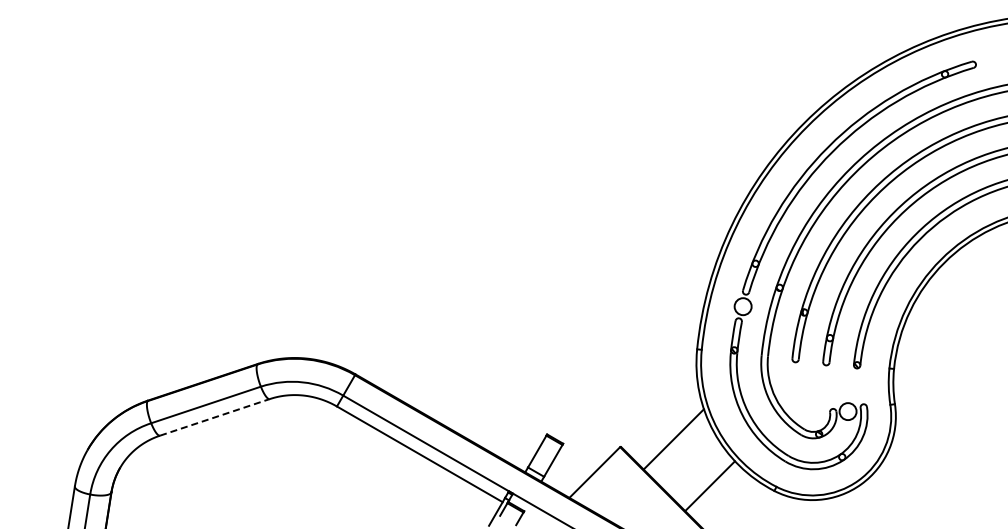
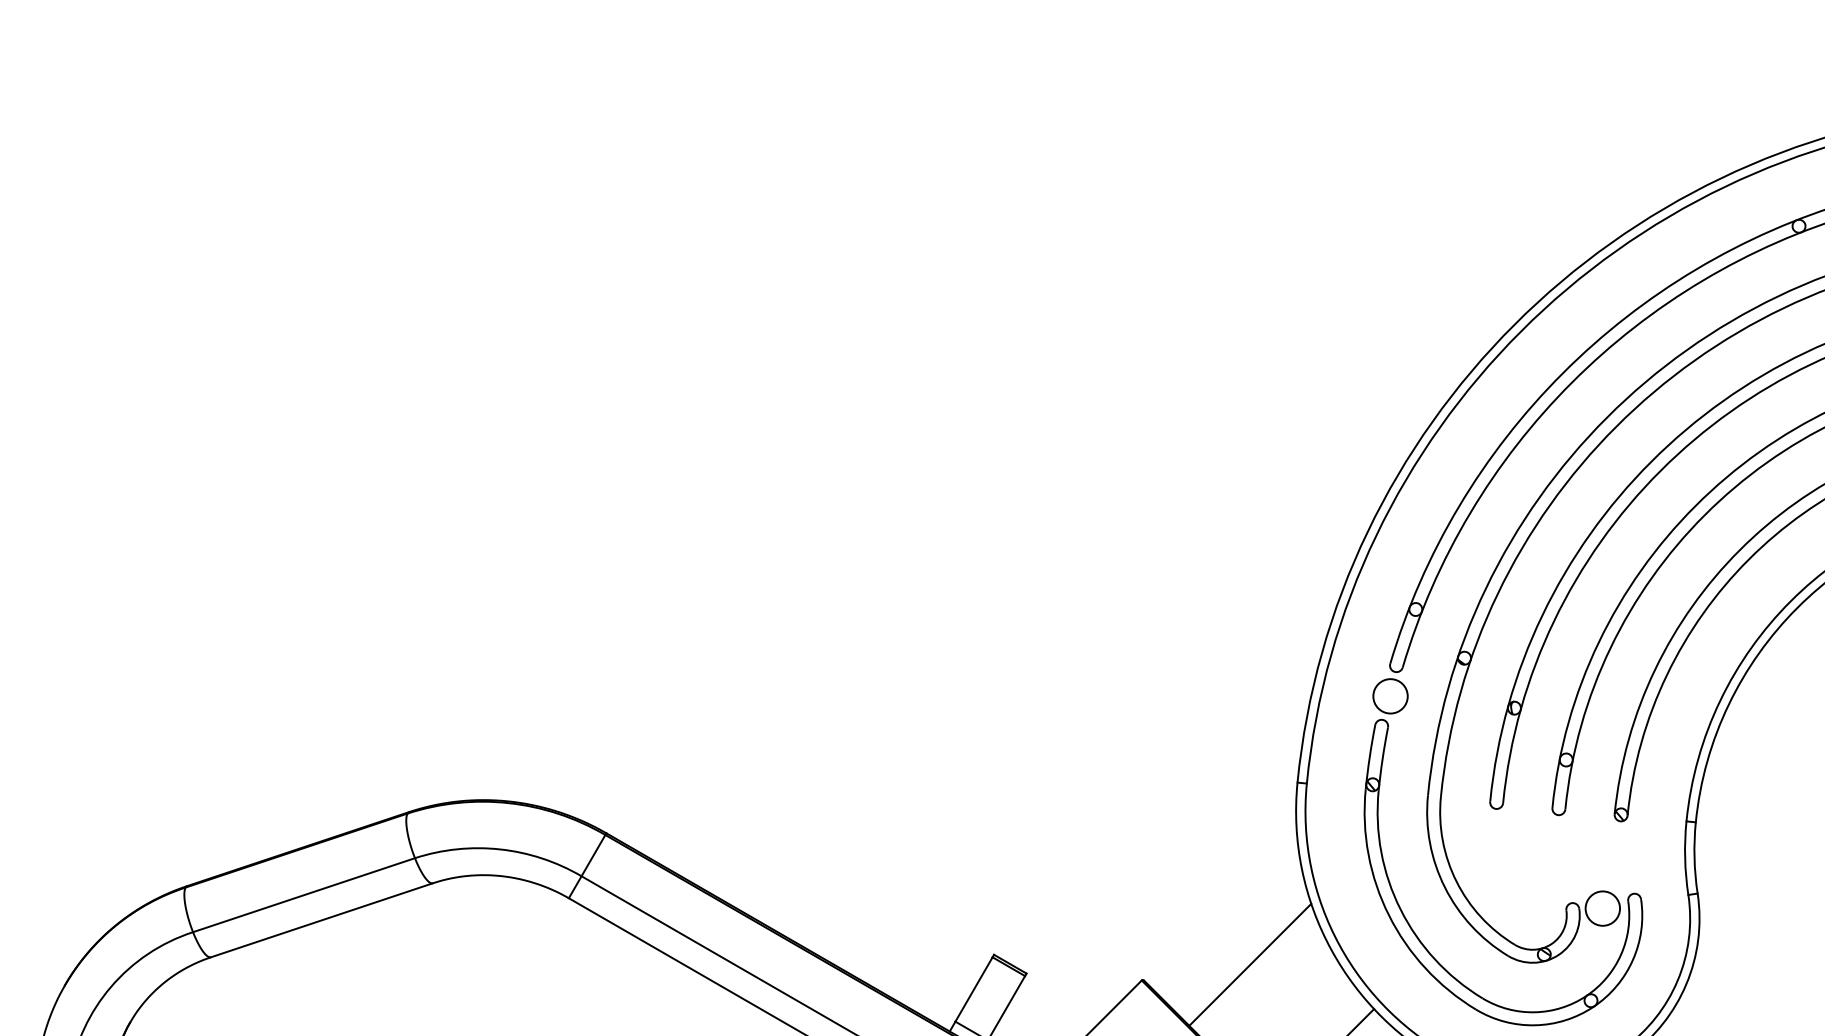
line: (214, 417) -> (321, 920), dashed -> solid

